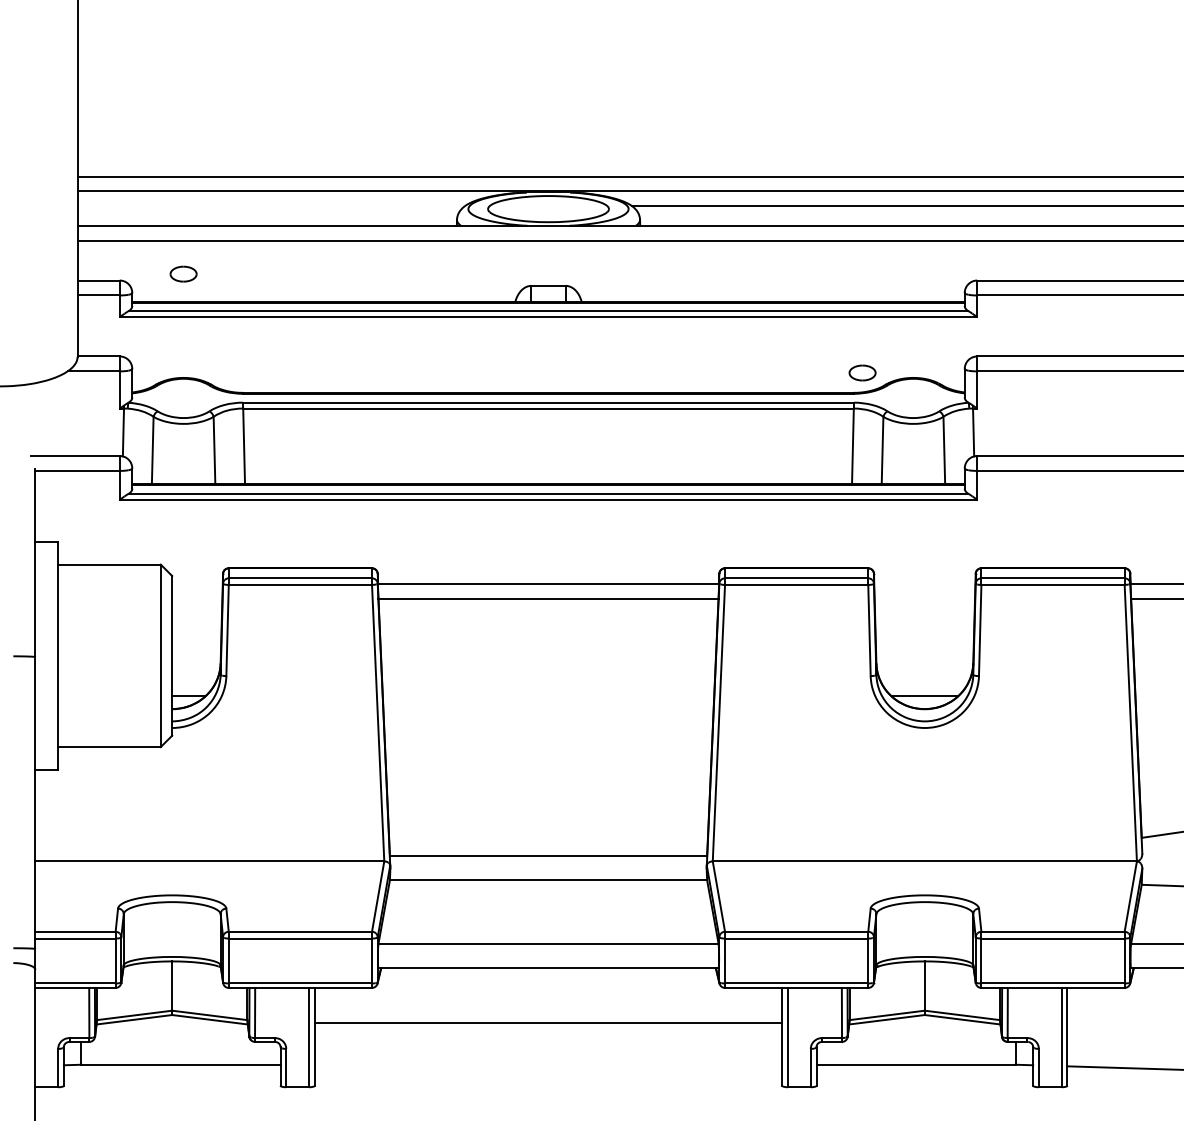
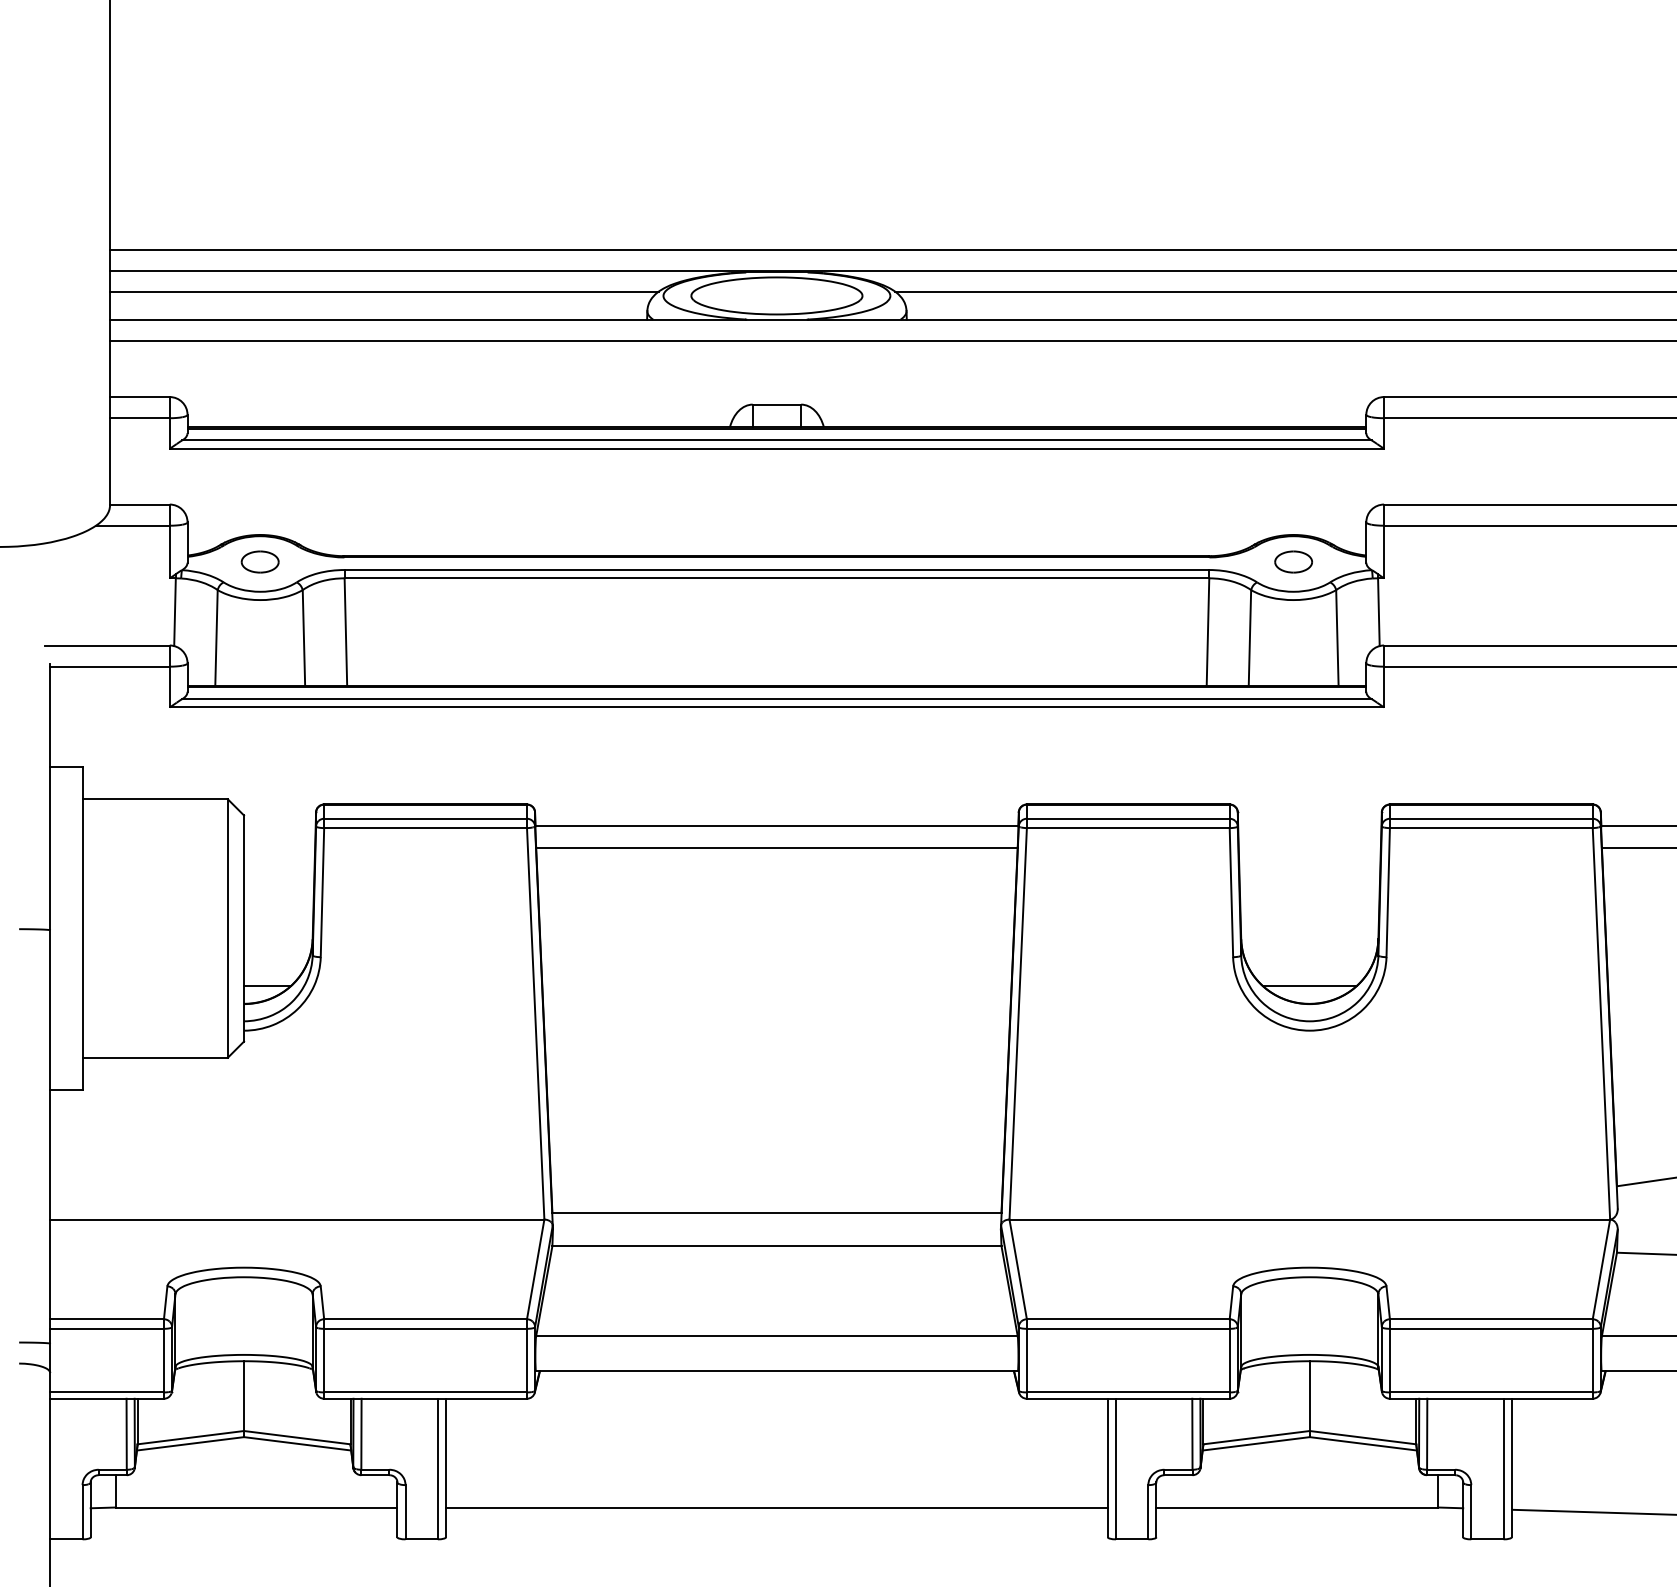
line: (271, 205) -> (384, 291), added
part: (183, 273) -> (259, 561), moved
part: (862, 372) -> (1293, 561), moved
line: (548, 1023) -> (776, 1507), moved

